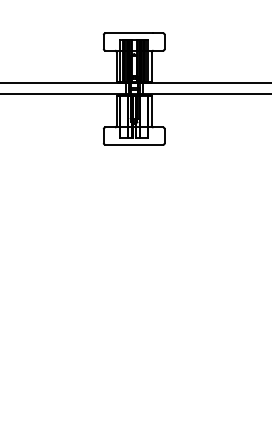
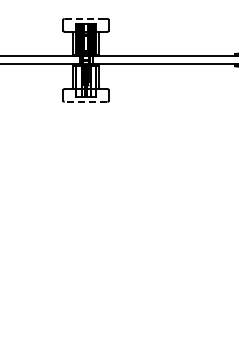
line: (129, 32) -> (82, 18), solid -> dashed
line: (133, 144) -> (85, 101), solid -> dashed

